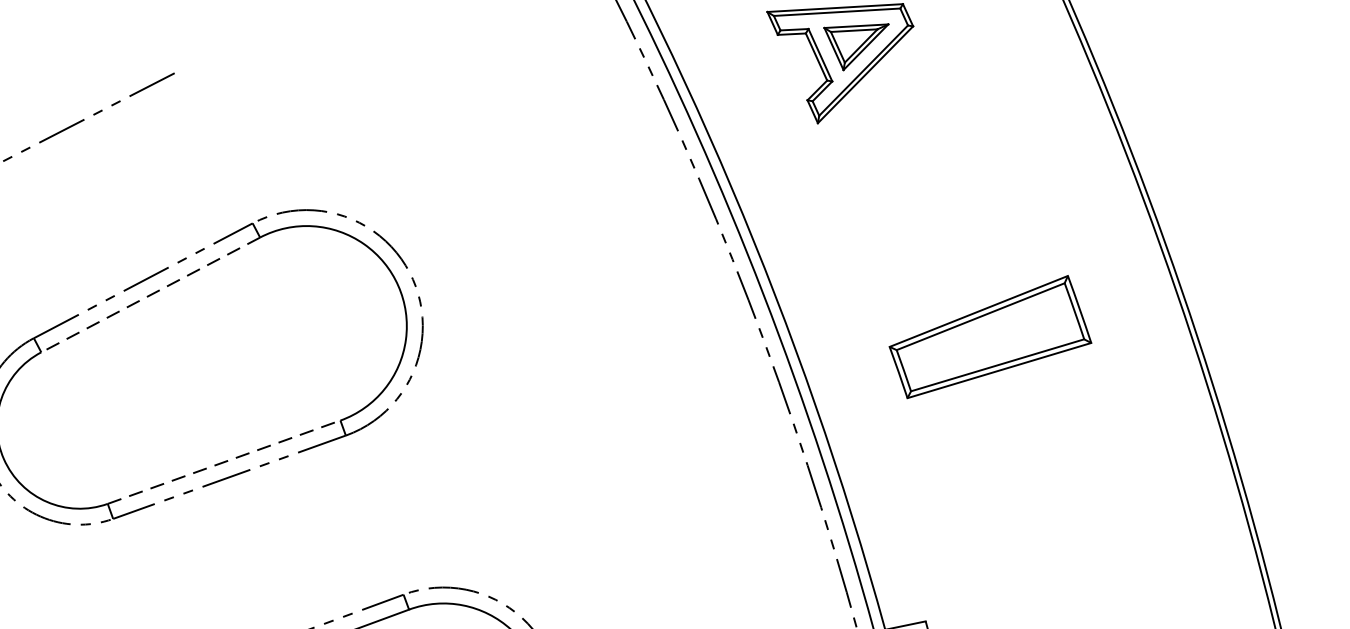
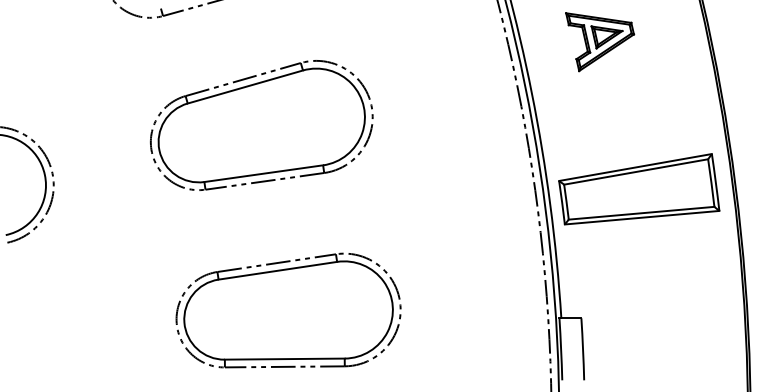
line: (151, 295) -> (245, 87), dashed -> solid
part: (989, 337) -> (639, 189), size x1.67
line: (223, 461) -> (263, 173), dashed -> solid

